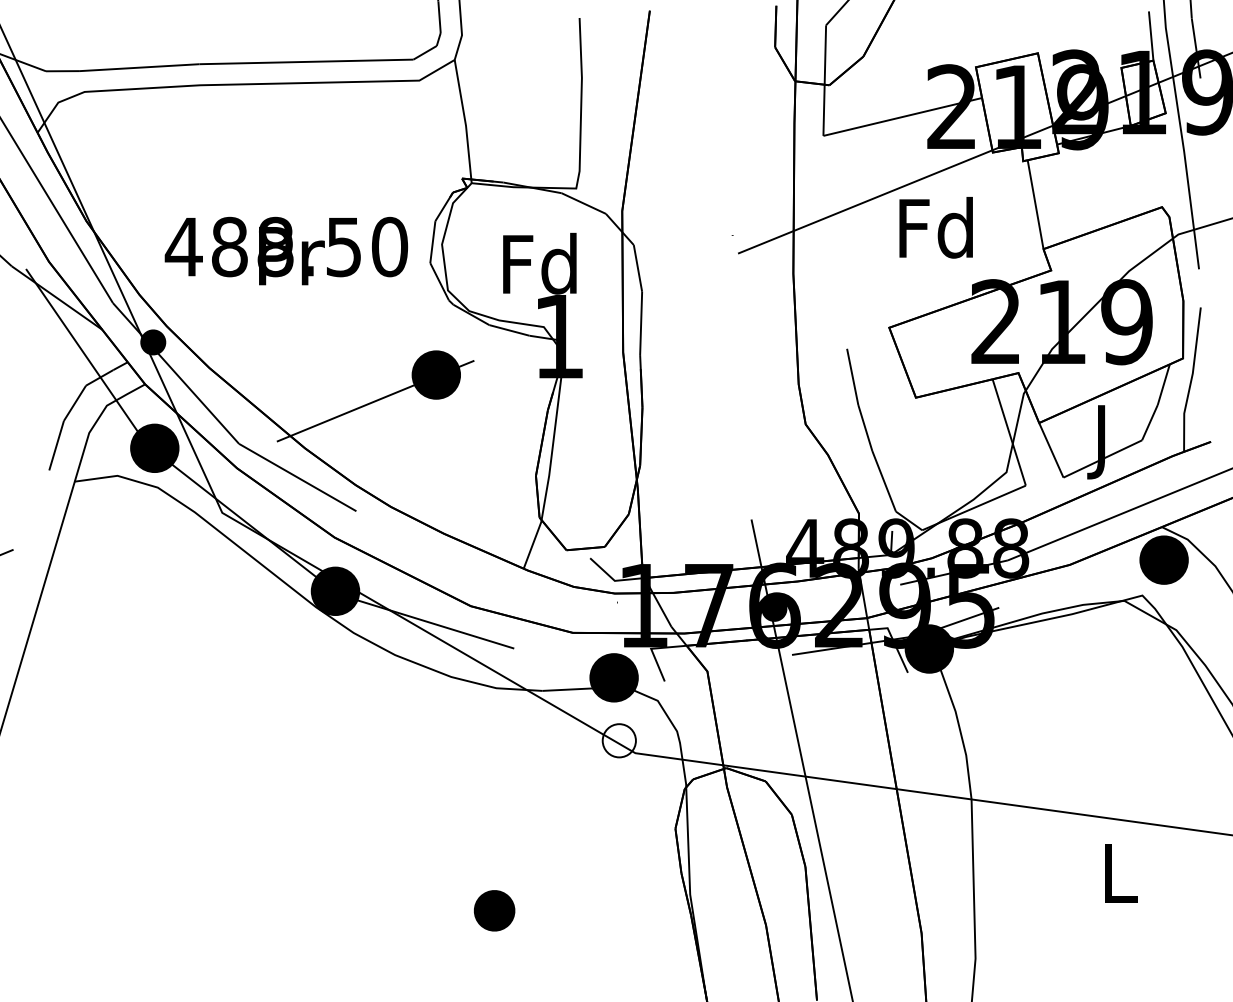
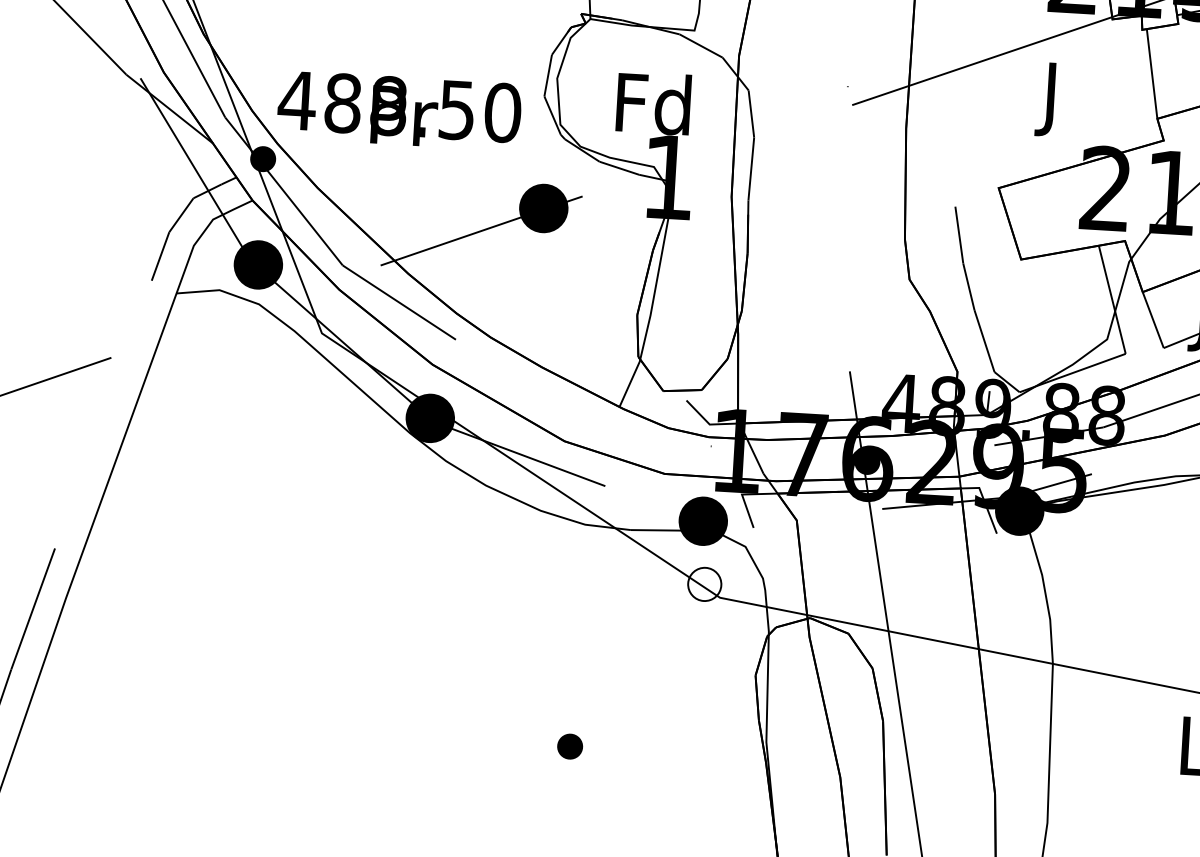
text: (935, 234) -> (1050, 97), Fd -> J
text: (286, 250) -> (399, 110), moved
part: (494, 910) -> (570, 746), size x0.62

